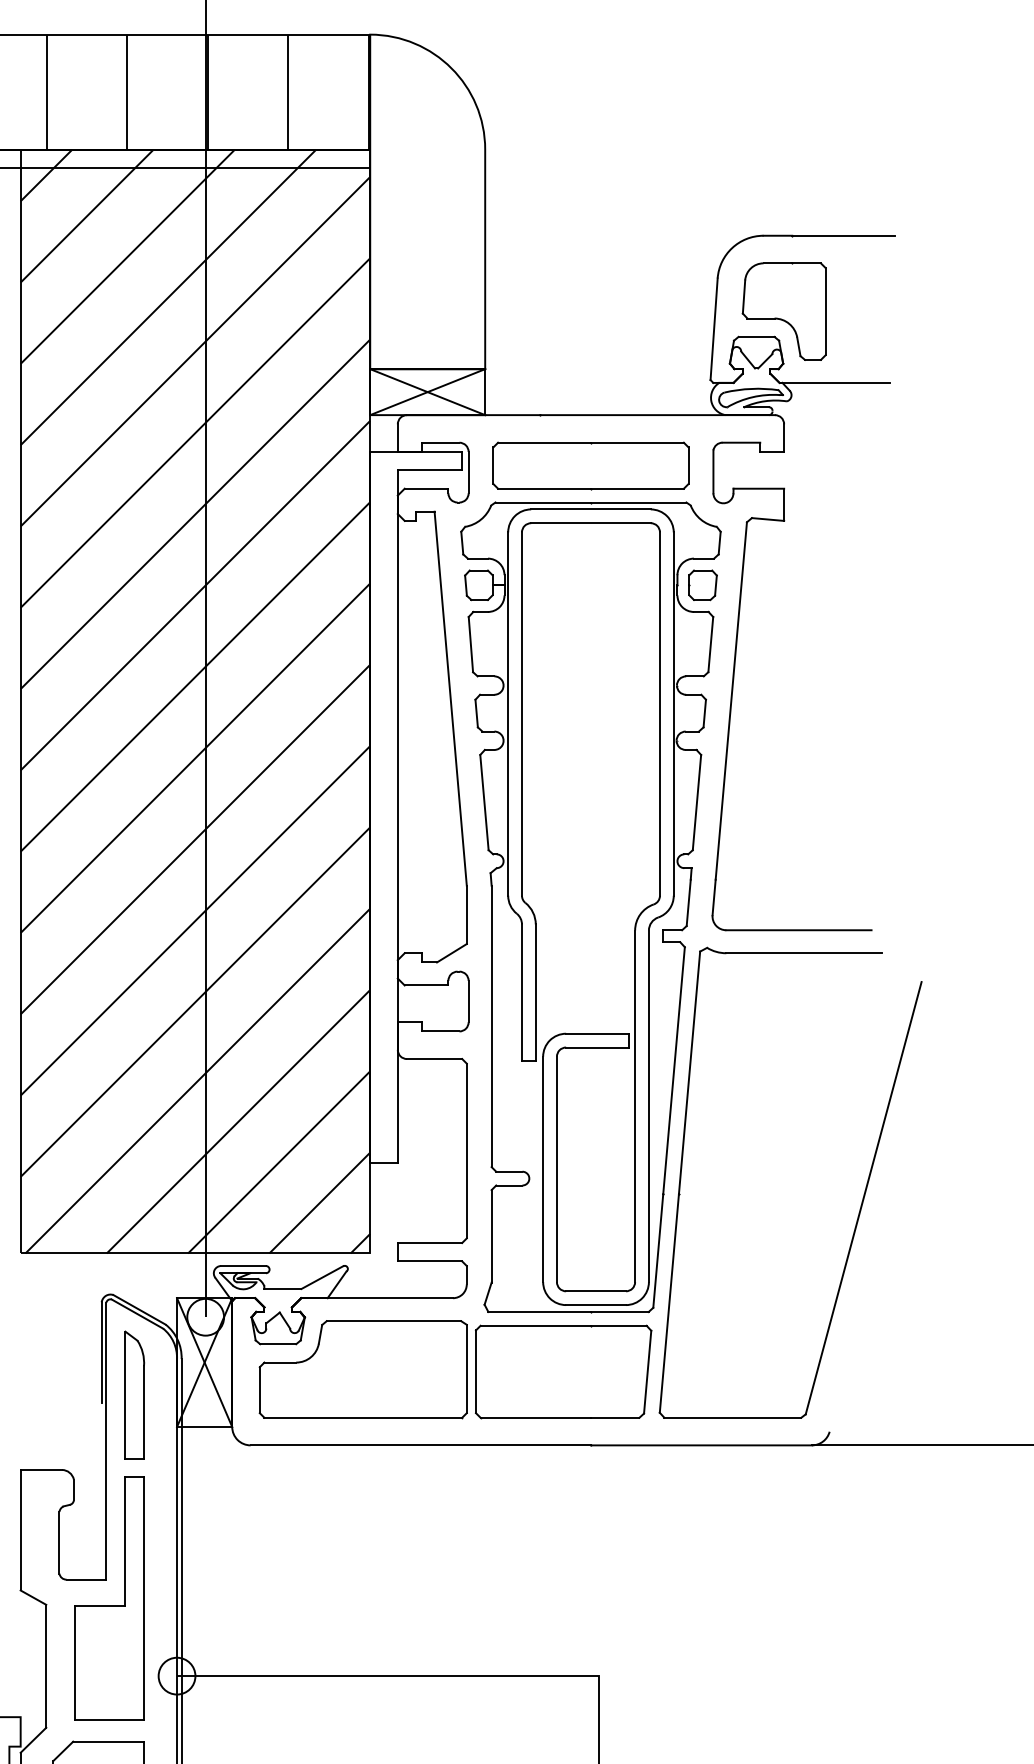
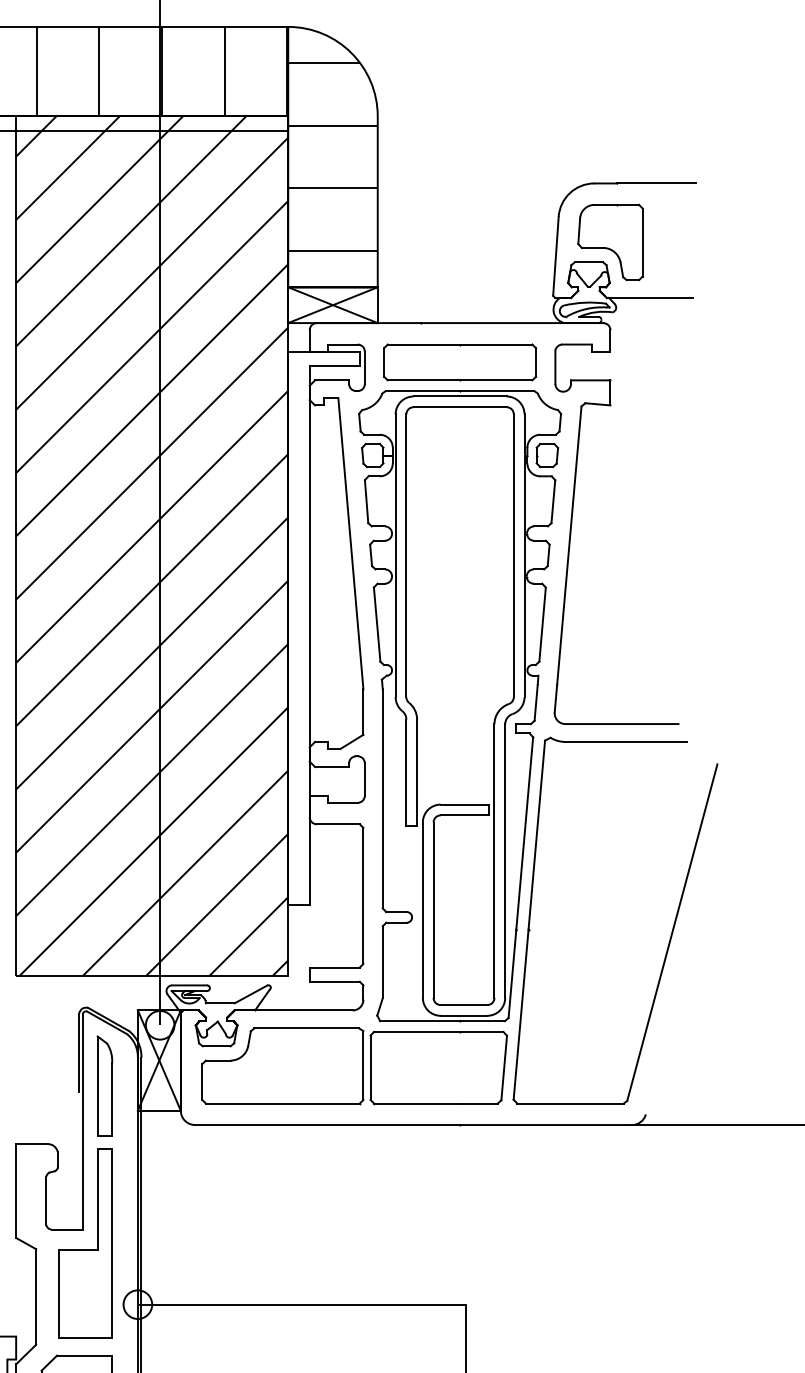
hatch: (427, 201) -> (332, 156), added

